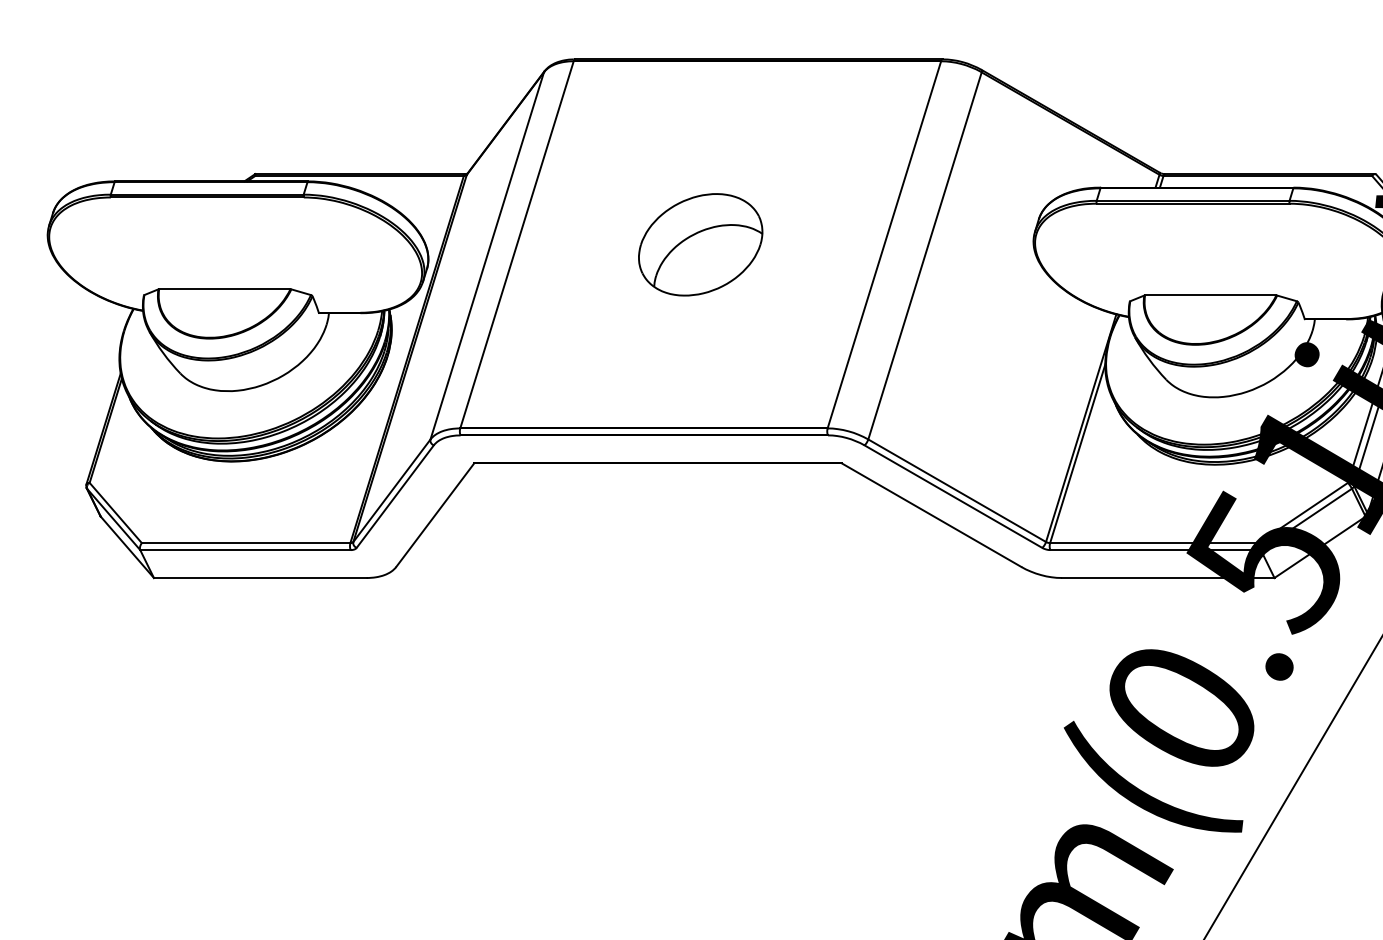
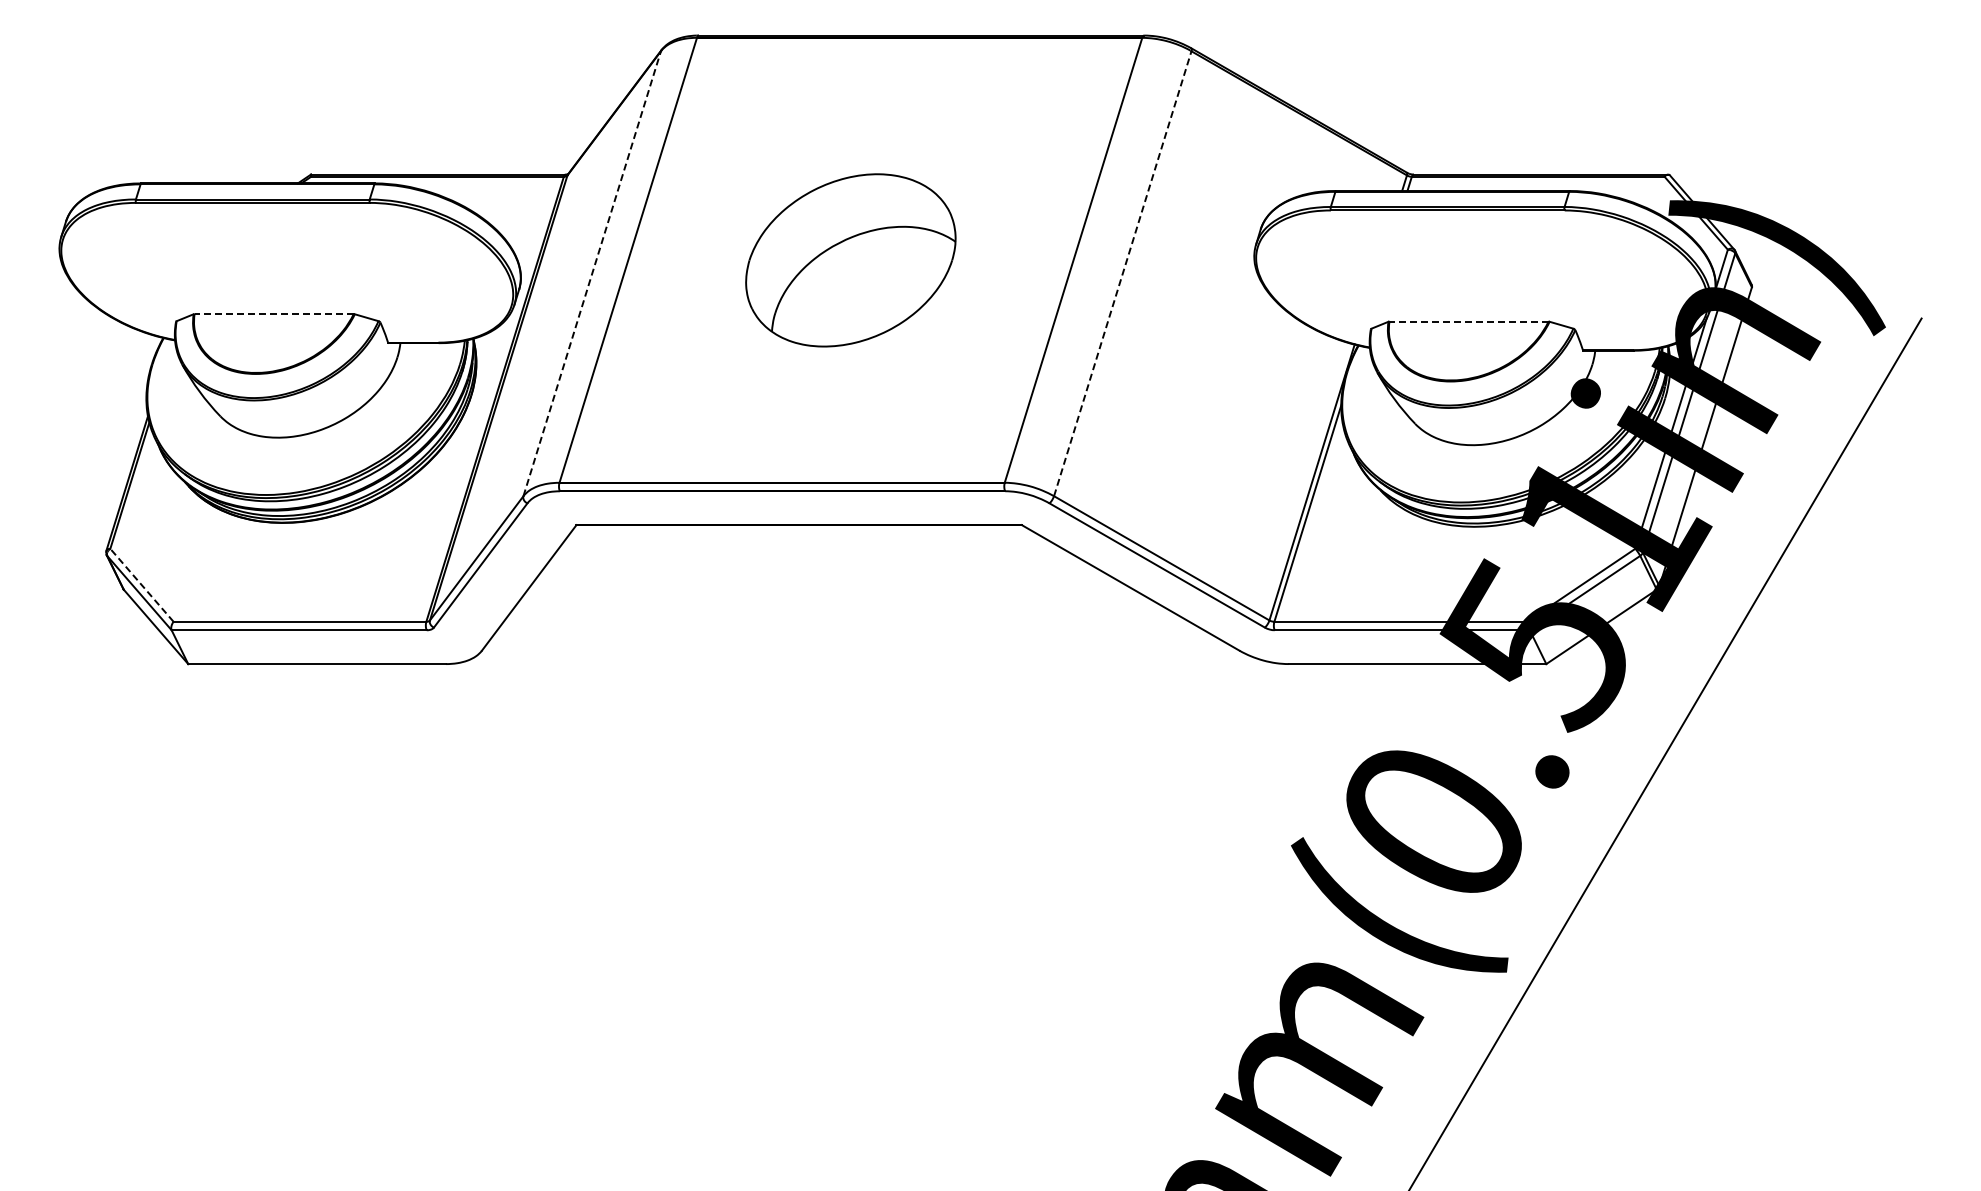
part: (700, 244) -> (850, 259), size x1.4
line: (487, 255) -> (592, 273), solid -> dashed
line: (924, 255) -> (1122, 273), solid -> dashed
line: (225, 289) -> (274, 314), solid -> dashed
line: (1210, 295) -> (1468, 321), solid -> dashed
line: (115, 512) -> (141, 584), solid -> dashed

